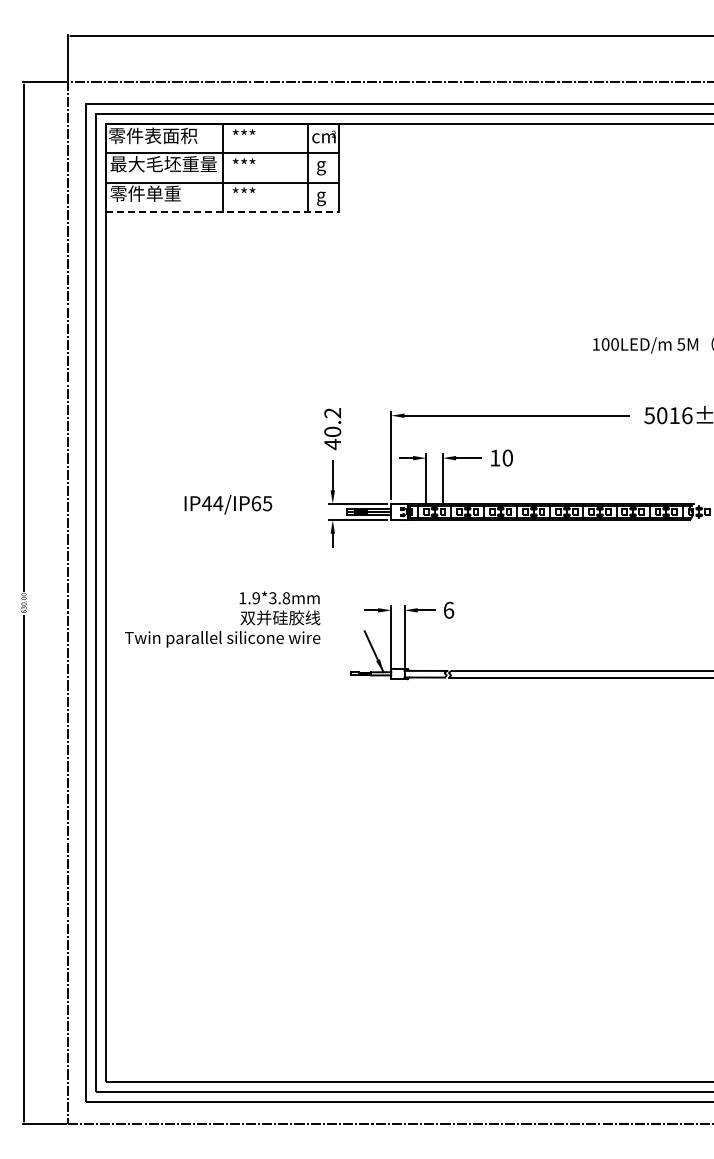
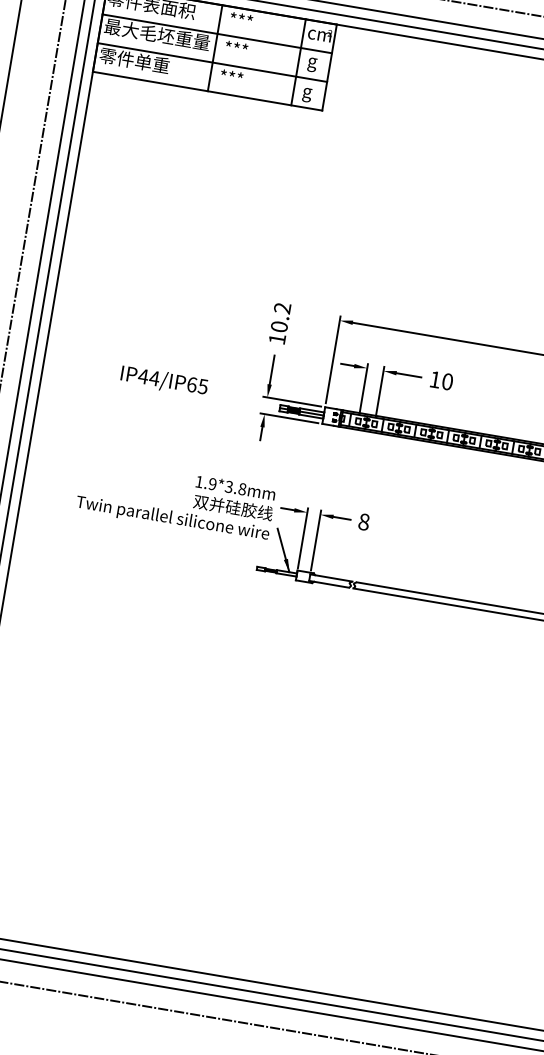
line: (223, 211) -> (208, 91), dashed -> solid
text: (332, 444) -> (277, 339), 40.2 -> 10.2
text: (448, 609) -> (363, 521), 6 -> 8
text: (222, 619) -> (175, 499), moved

